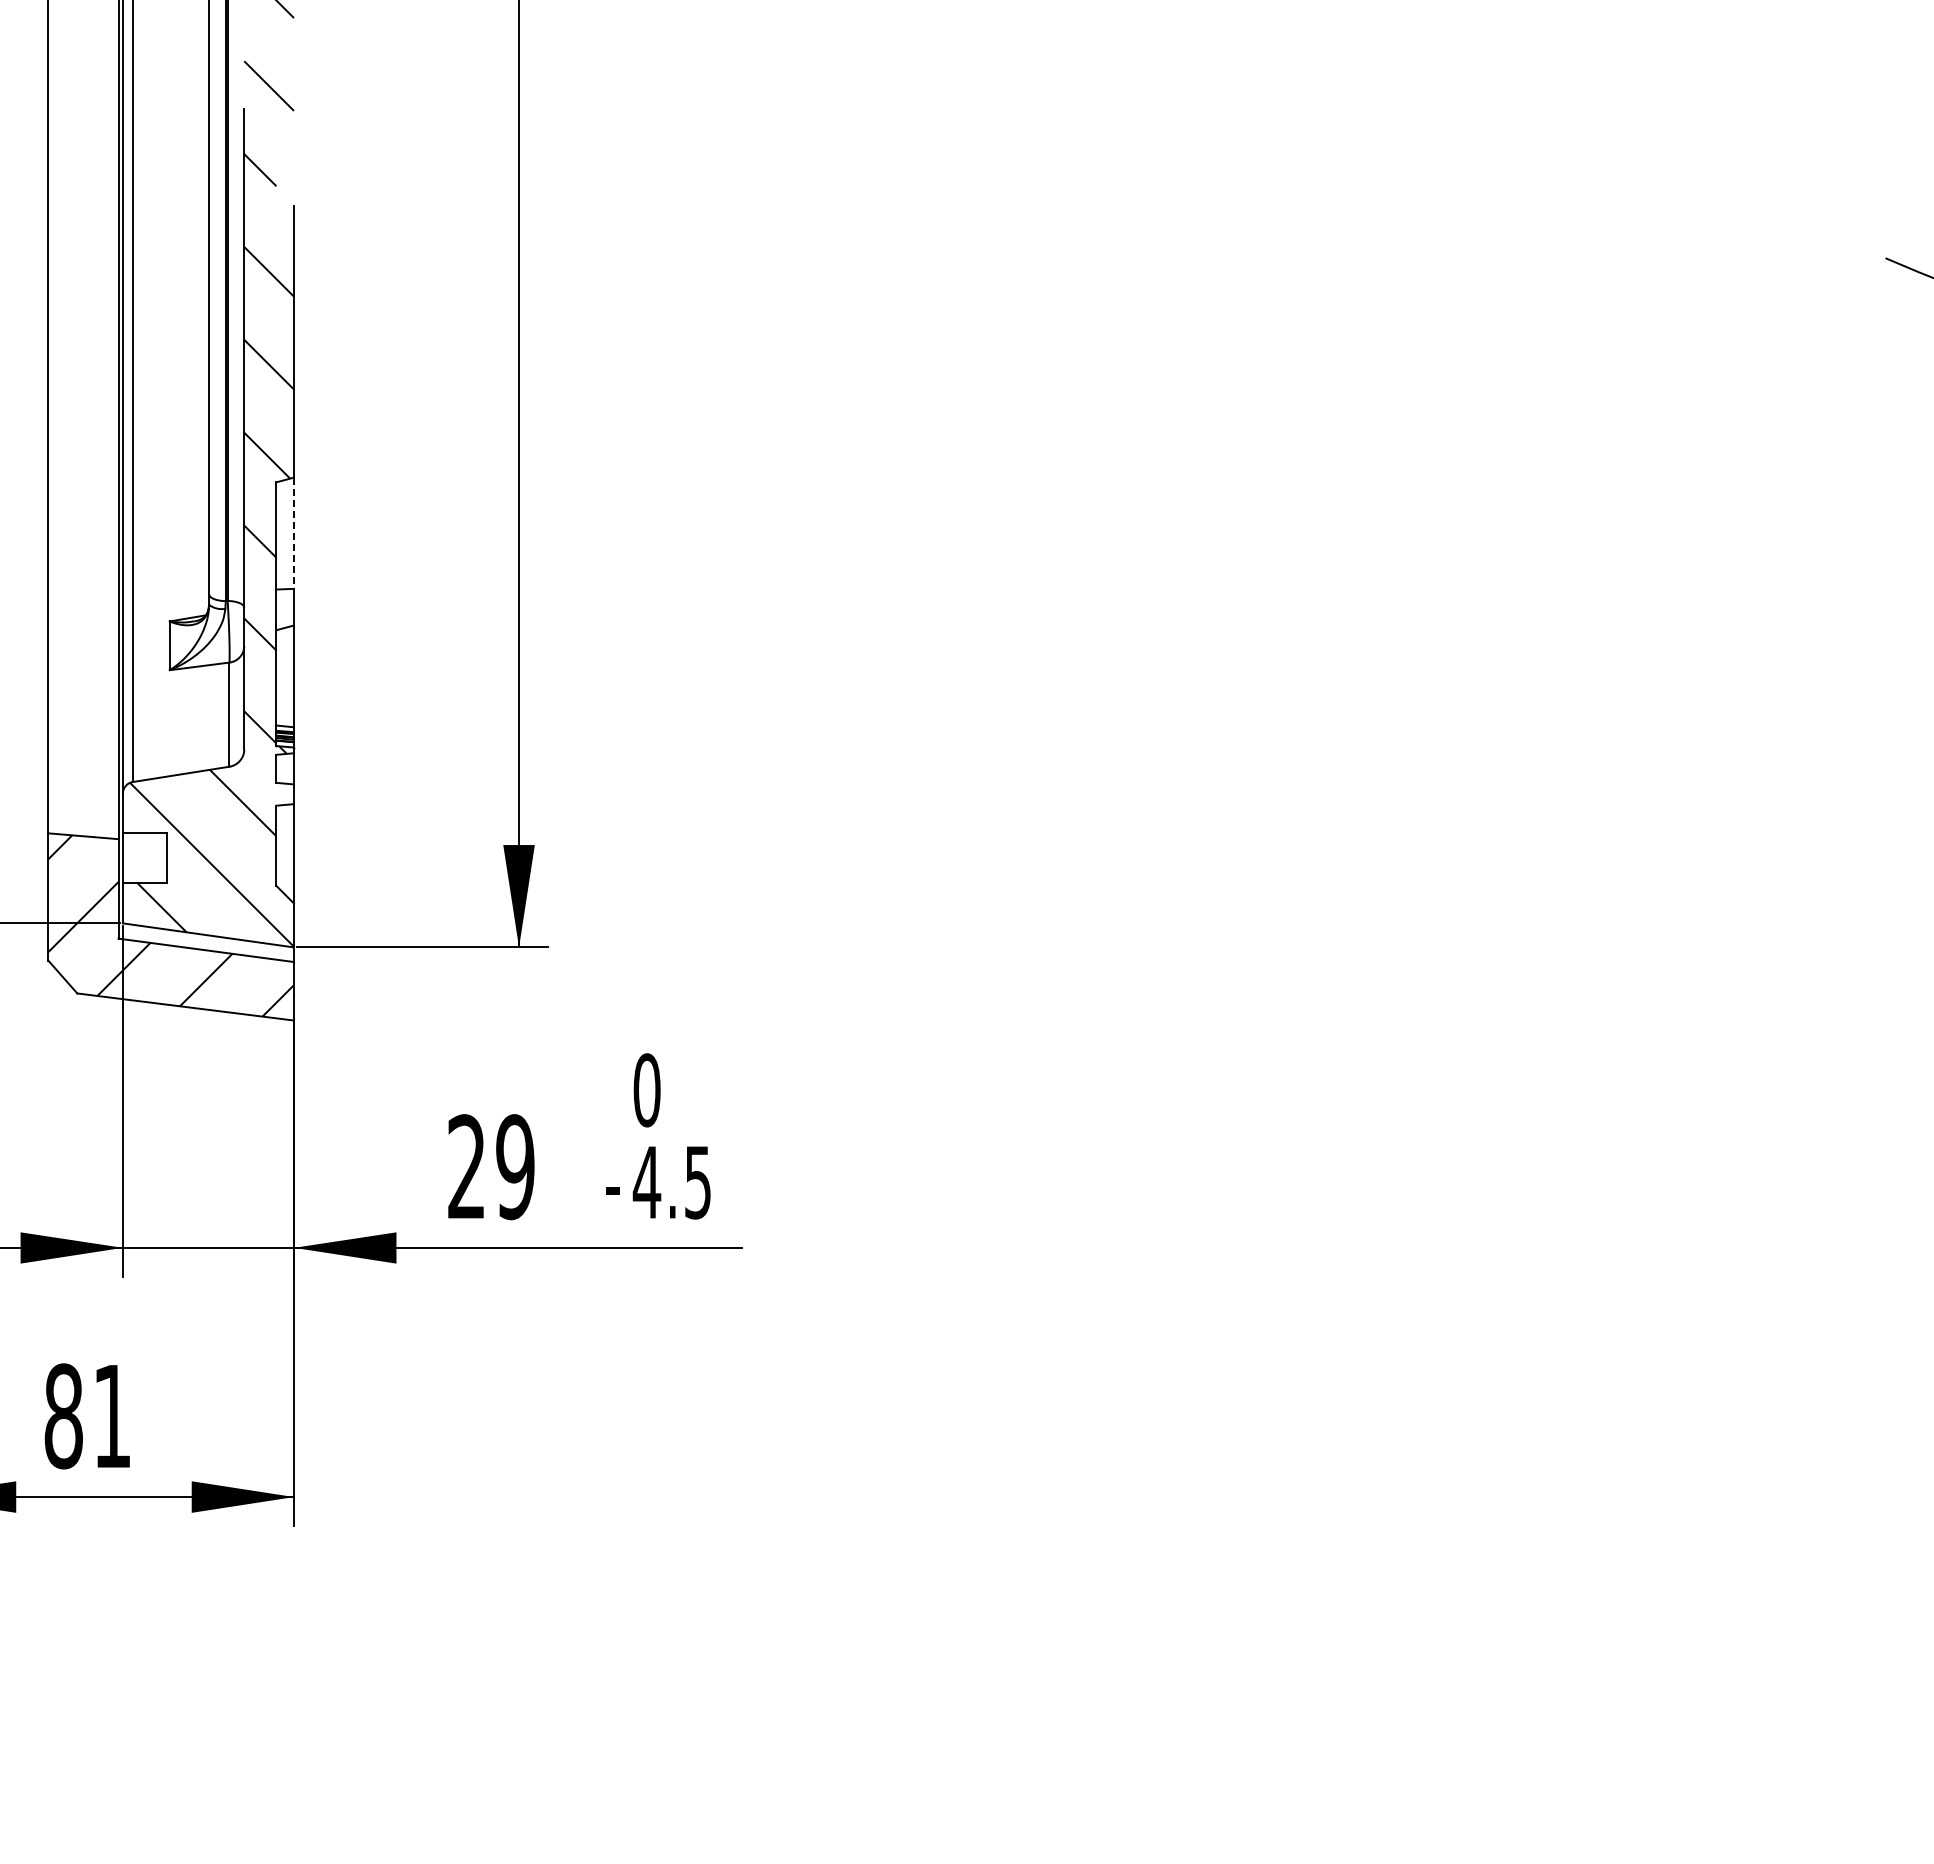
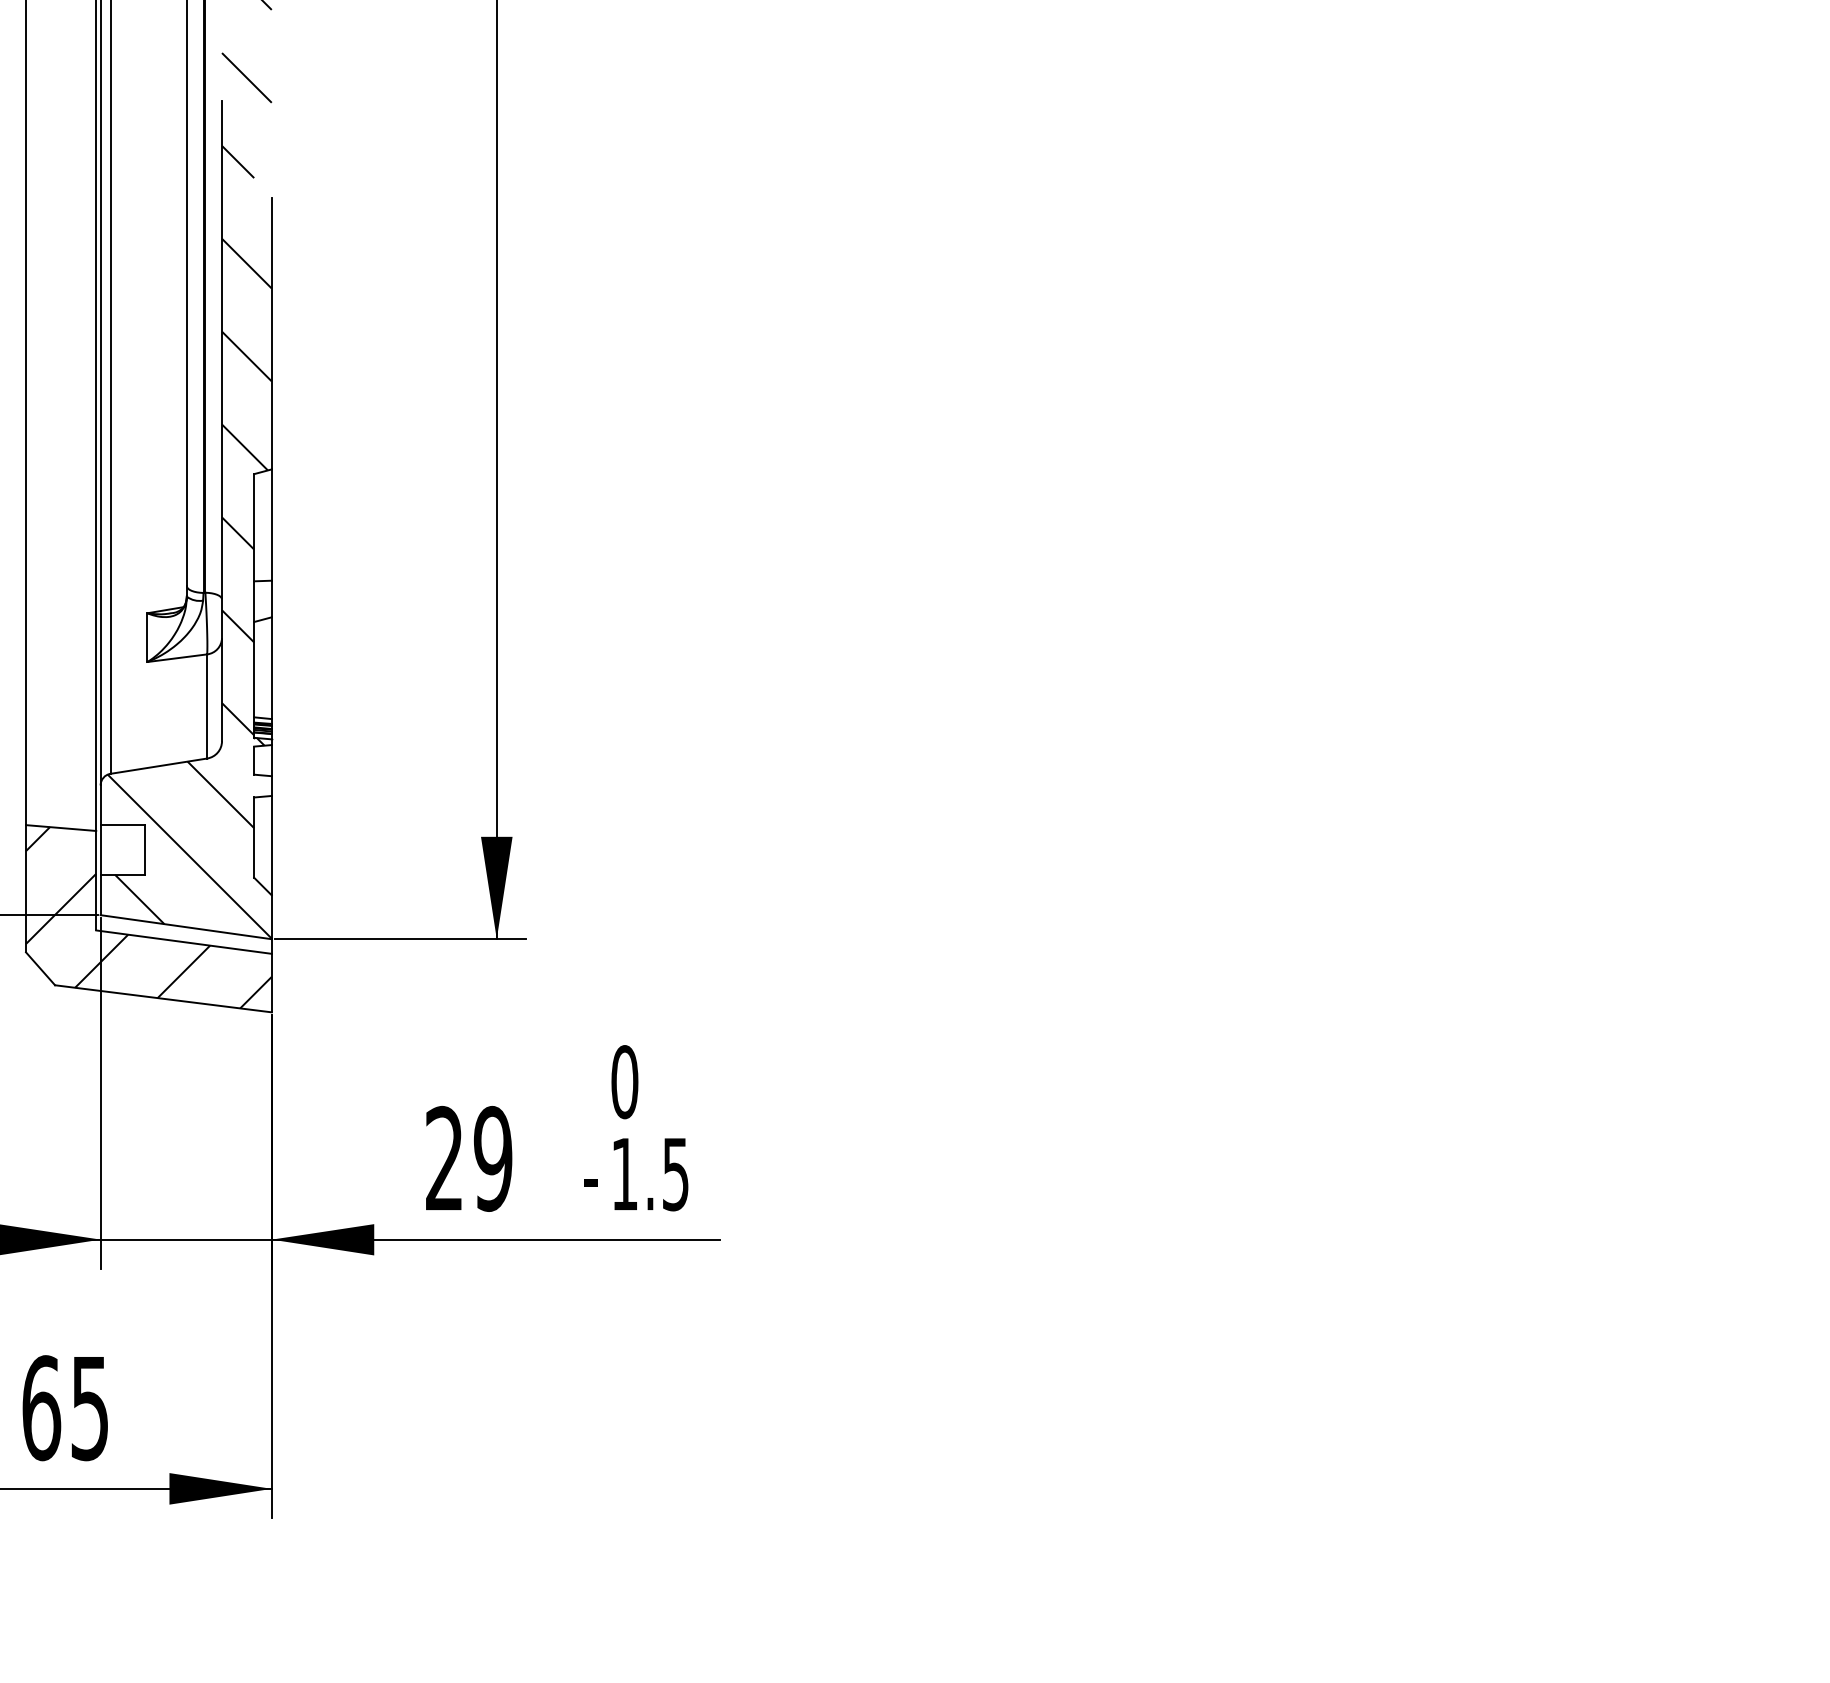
line: (294, 533) -> (272, 525), dashed -> solid
text: (646, 1182) -> (624, 1174), 4.5 -> 1.5
text: (87, 1416) -> (65, 1408), 81 -> 65

